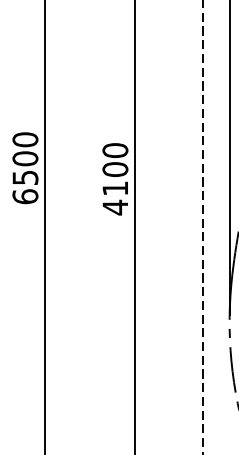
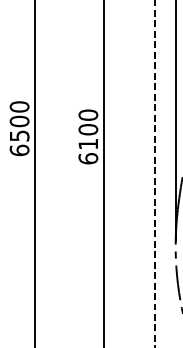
text: (115, 207) -> (88, 158), 4100 -> 6100

